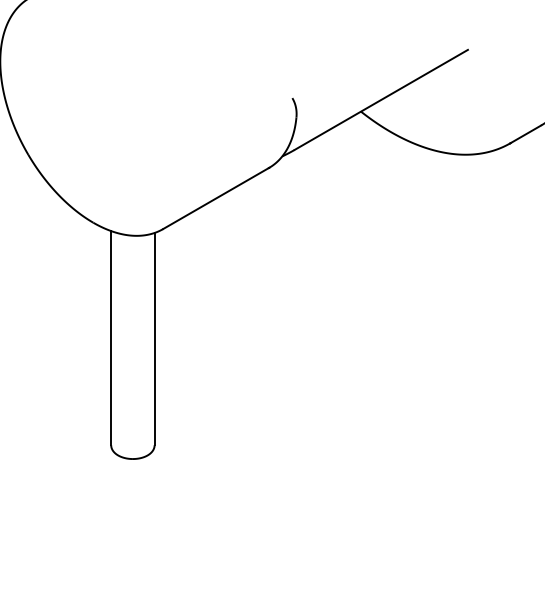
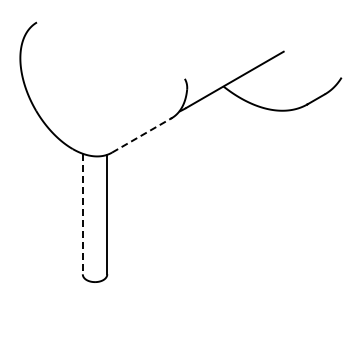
line: (217, 198) -> (142, 135), solid -> dashed
line: (110, 338) -> (82, 214), solid -> dashed

